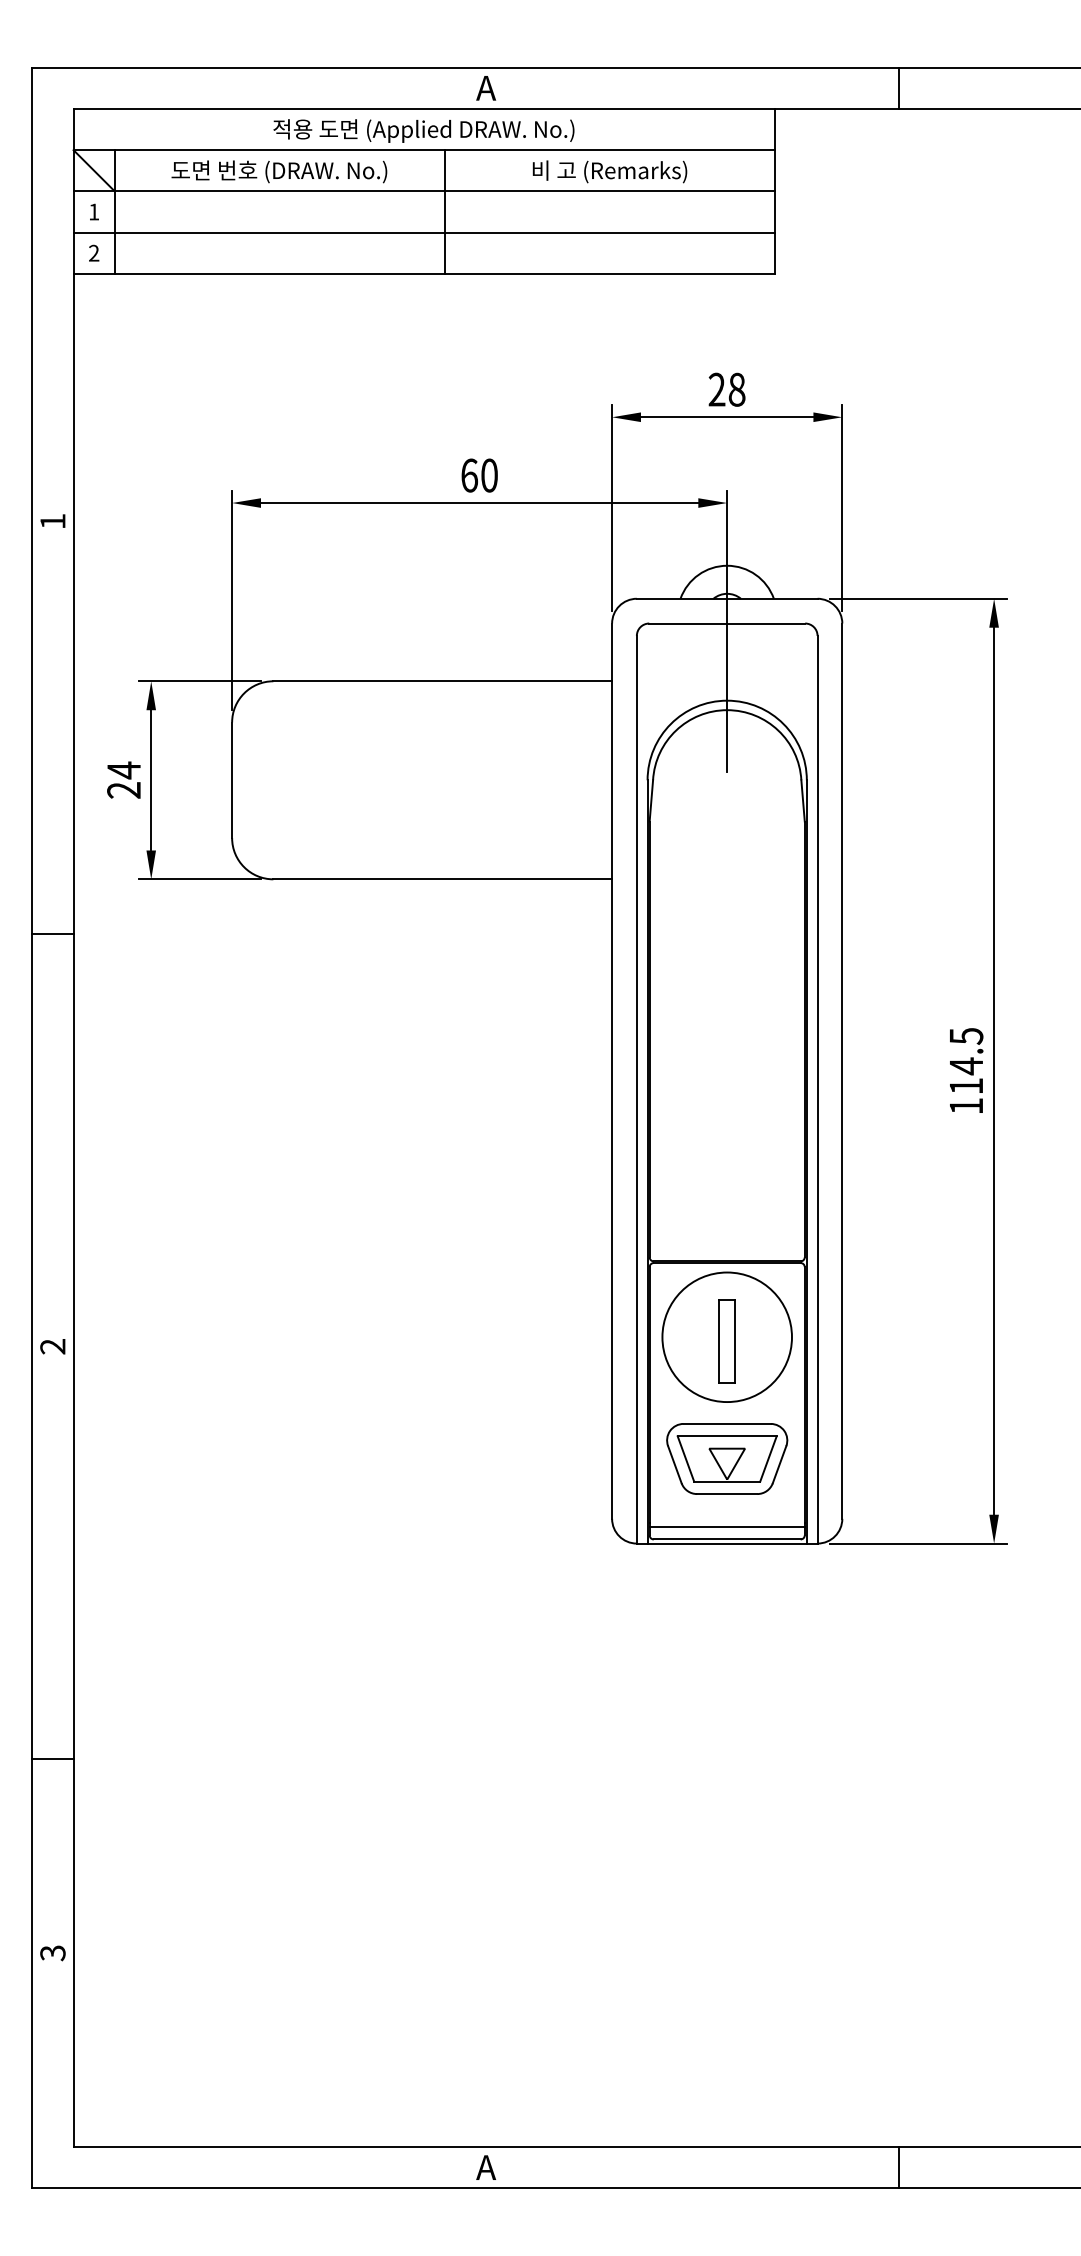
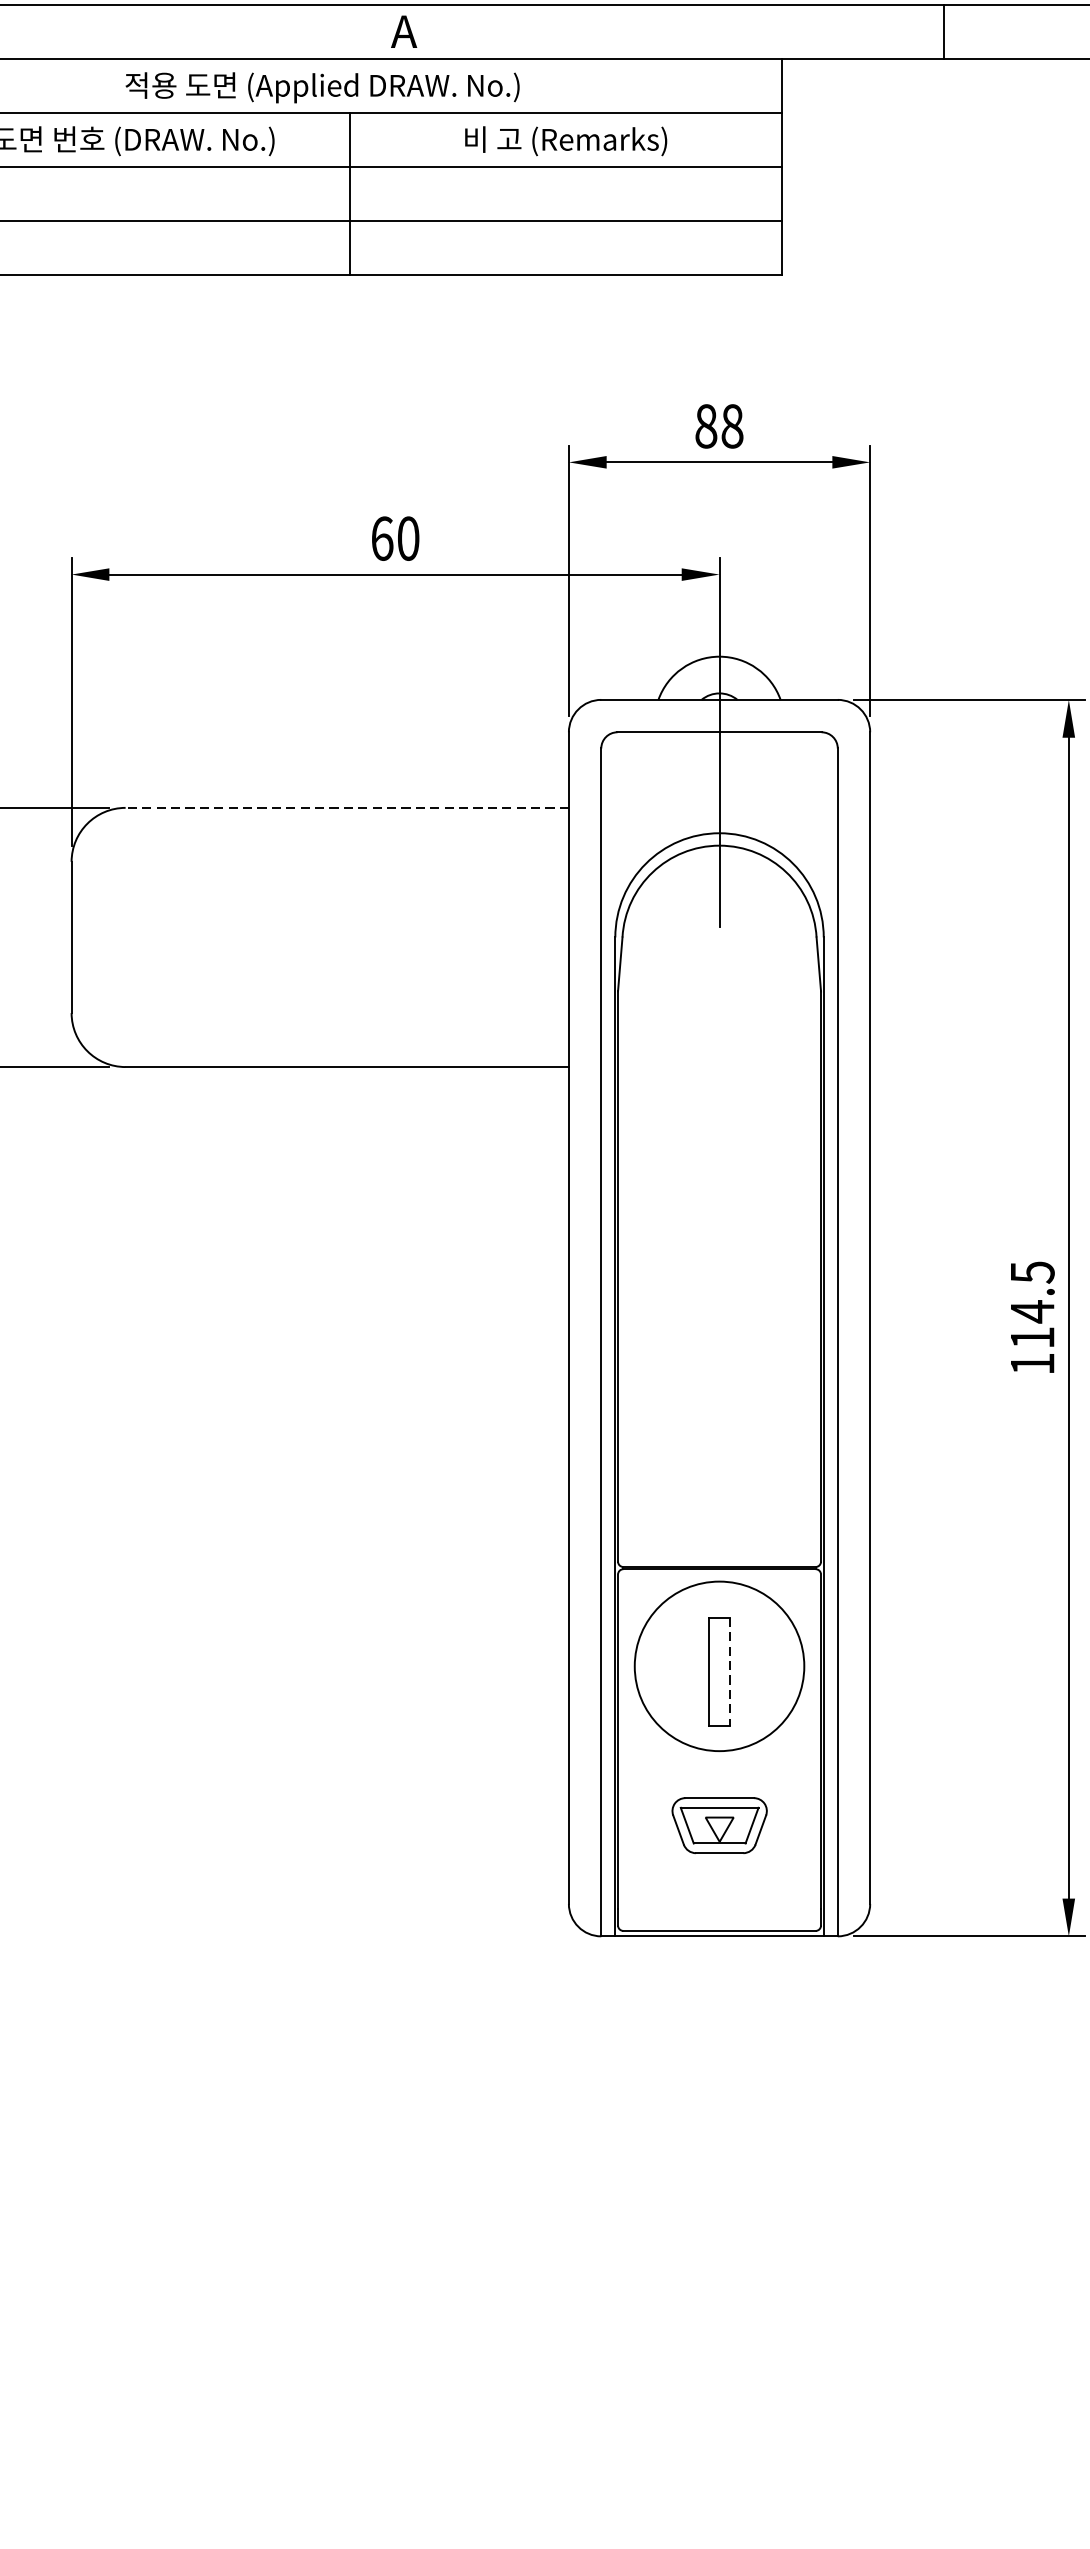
text: (716, 389) -> (705, 426), 28 -> 88
line: (442, 681) -> (346, 808), solid -> dashed
line: (735, 1341) -> (730, 1671), solid -> dashed
part: (727, 1458) -> (719, 1825), size x0.6
line: (726, 1527) -> (718, 1915), removed

